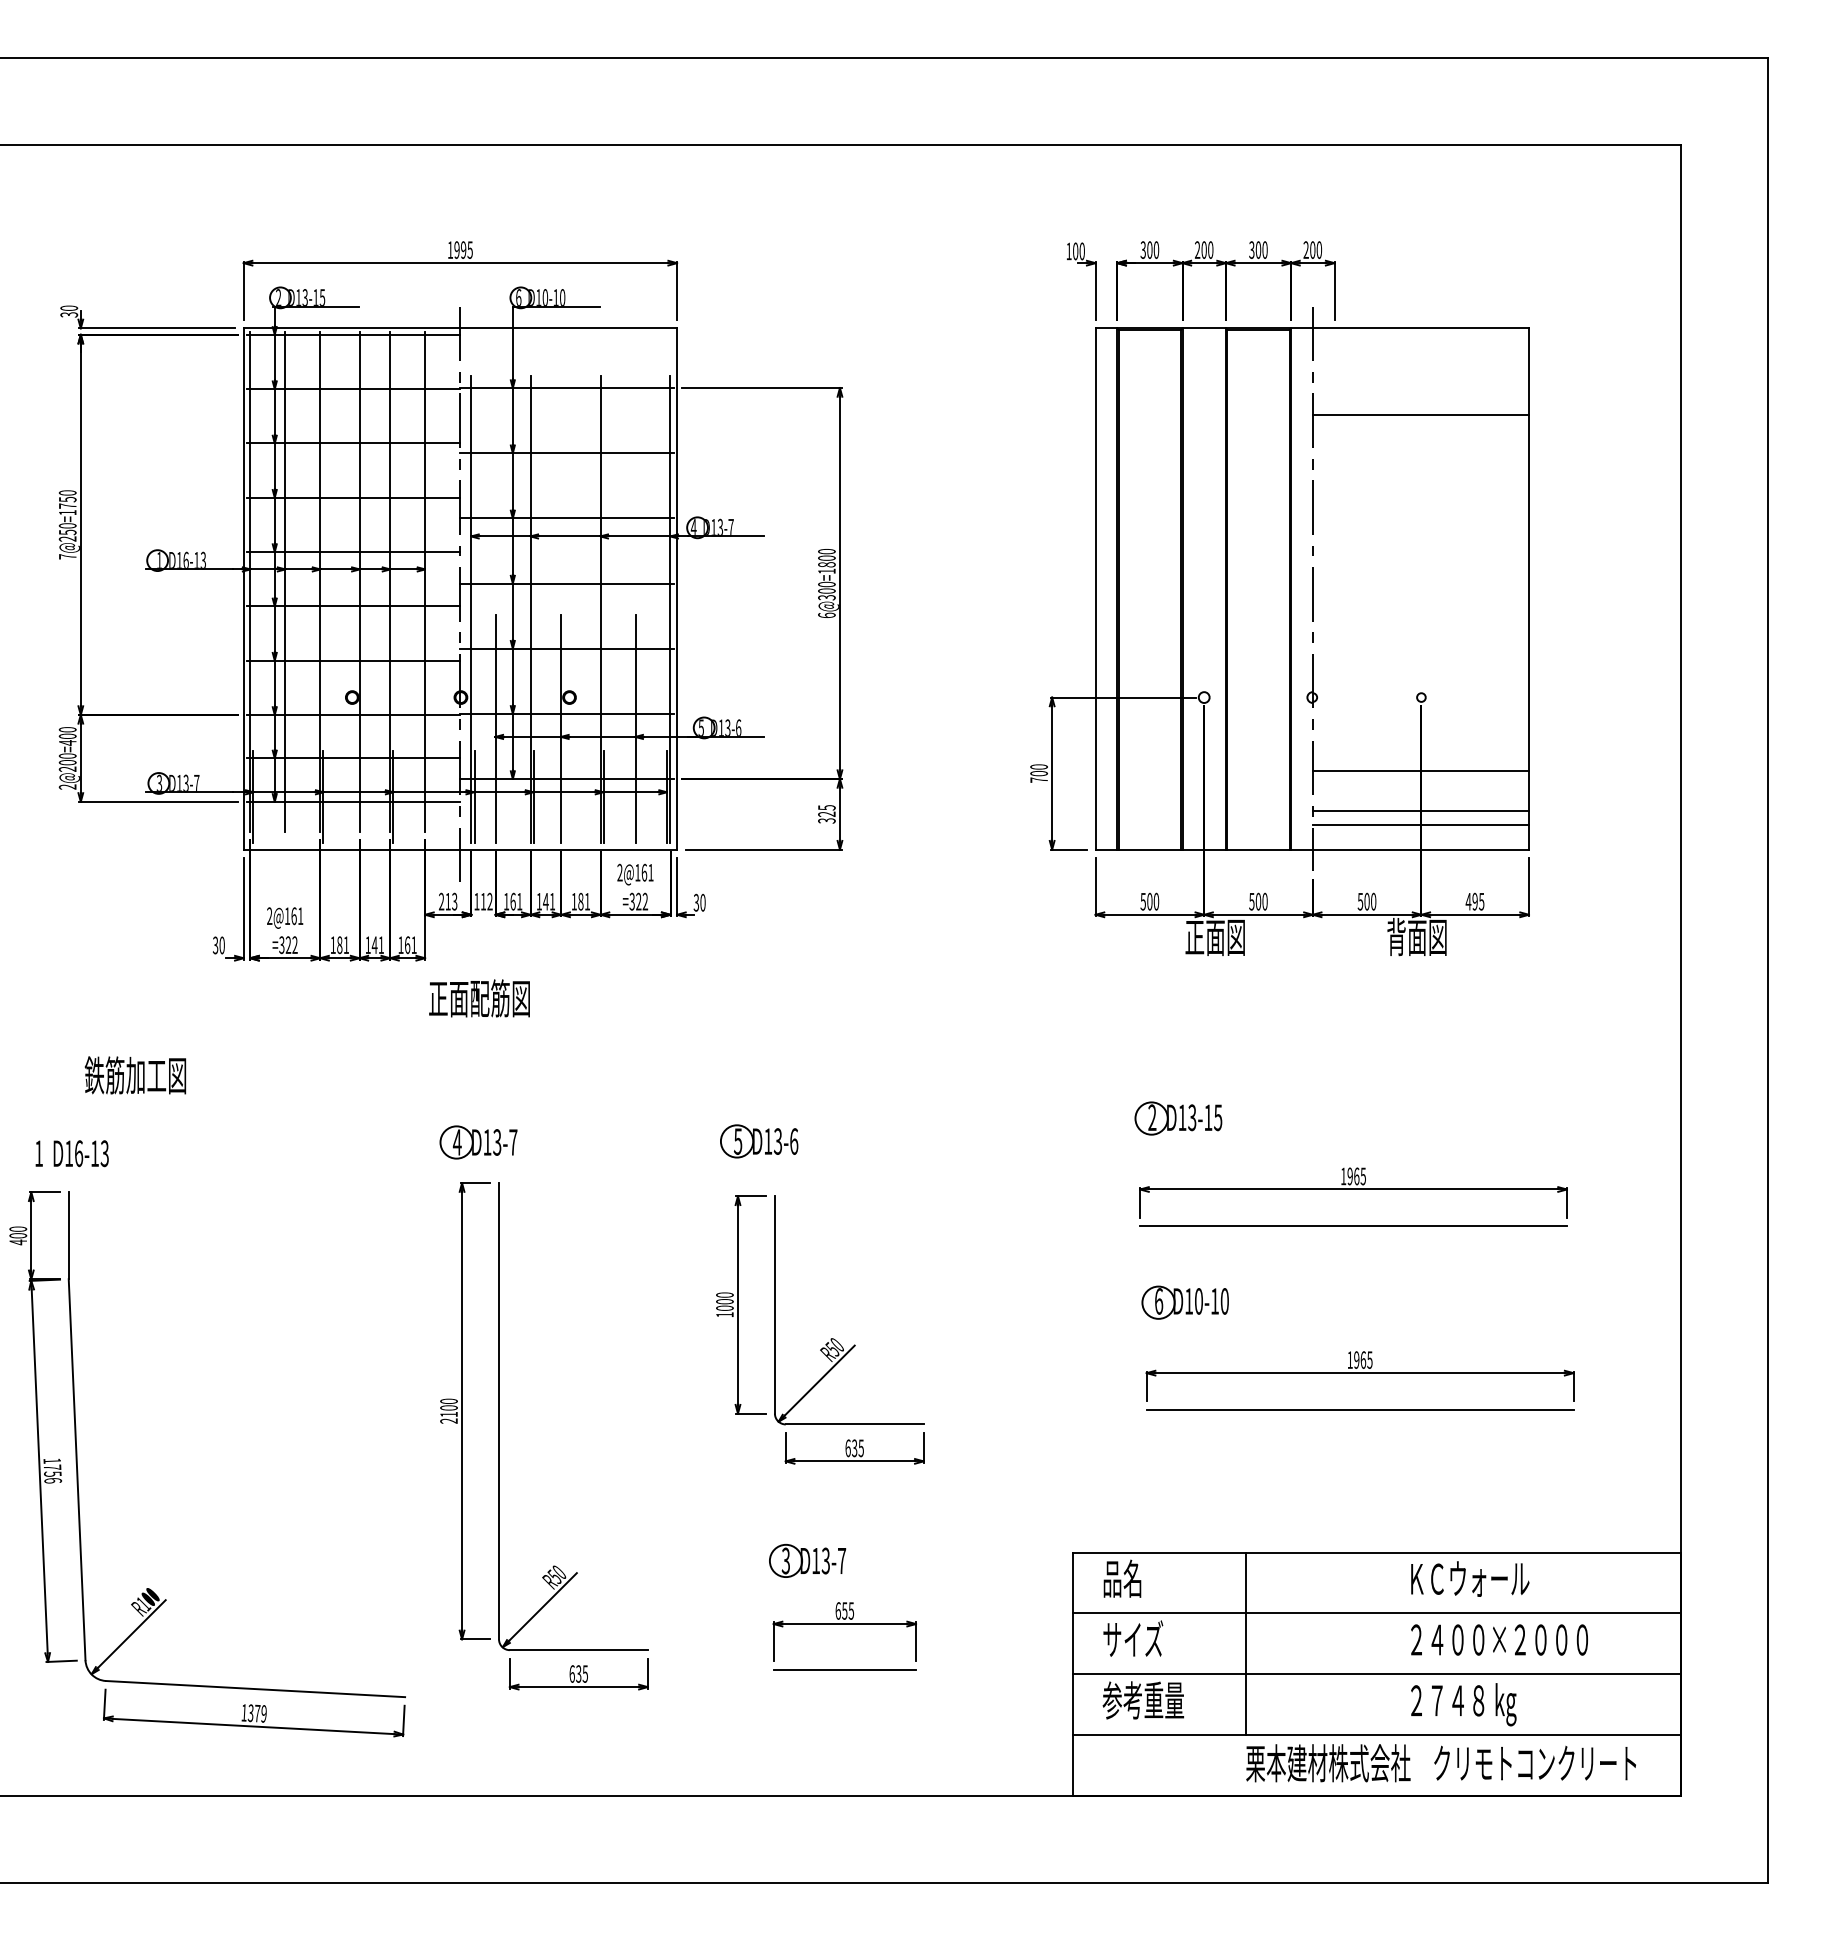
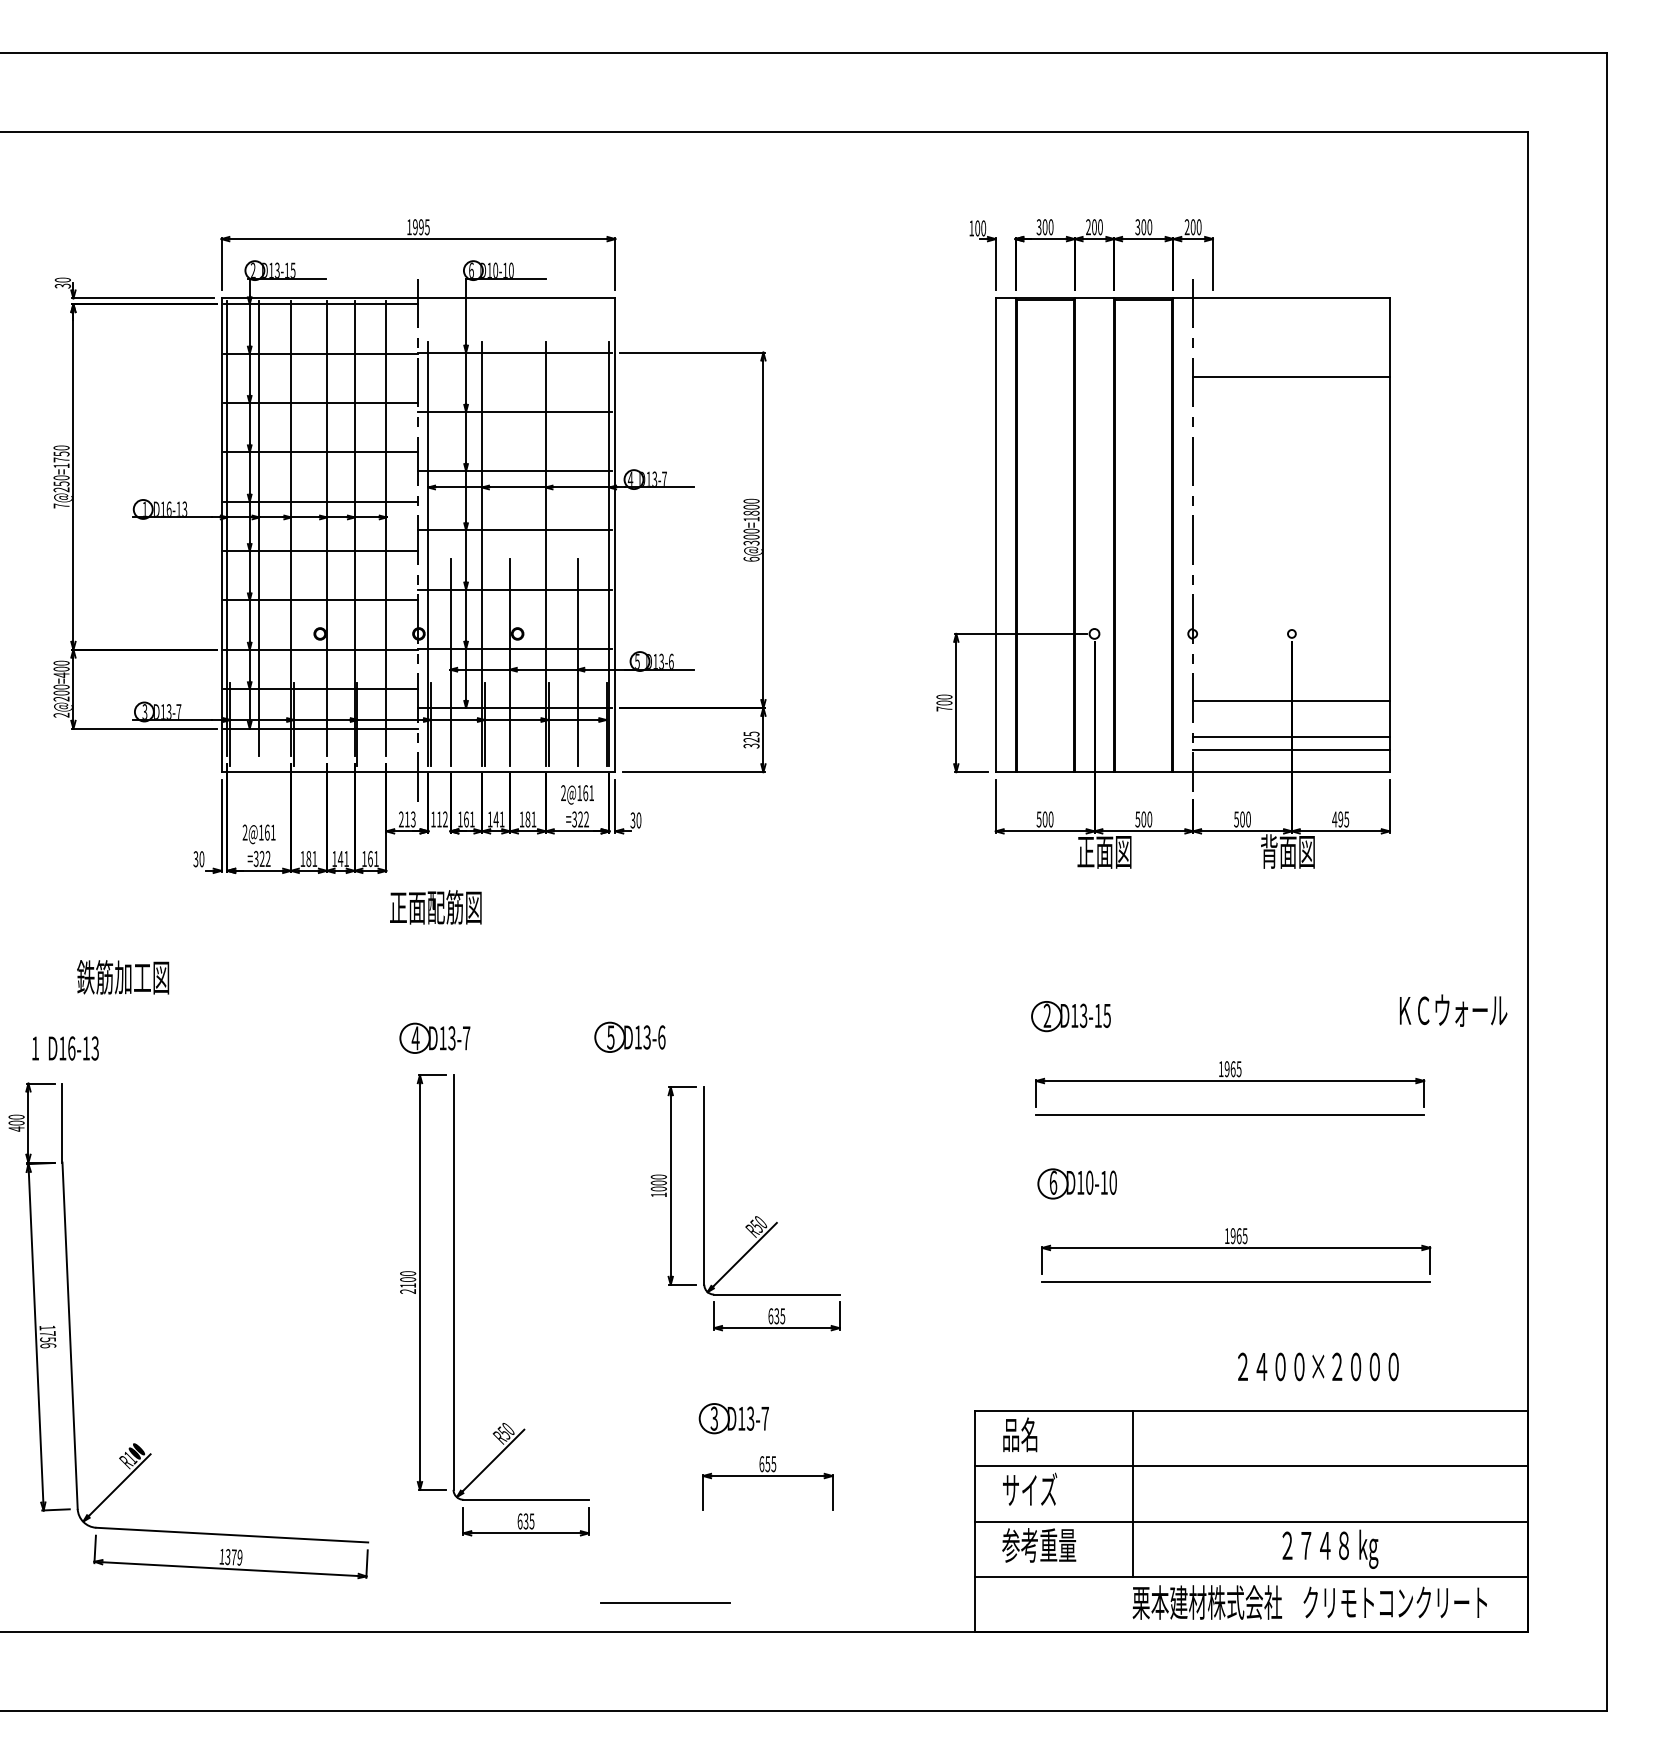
part: (759, 1141) -> (630, 1037), moved
text: (1470, 1578) -> (1453, 1010), moved
text: (1499, 1639) -> (1318, 1366), moved
line: (844, 1669) -> (664, 1602), moved

